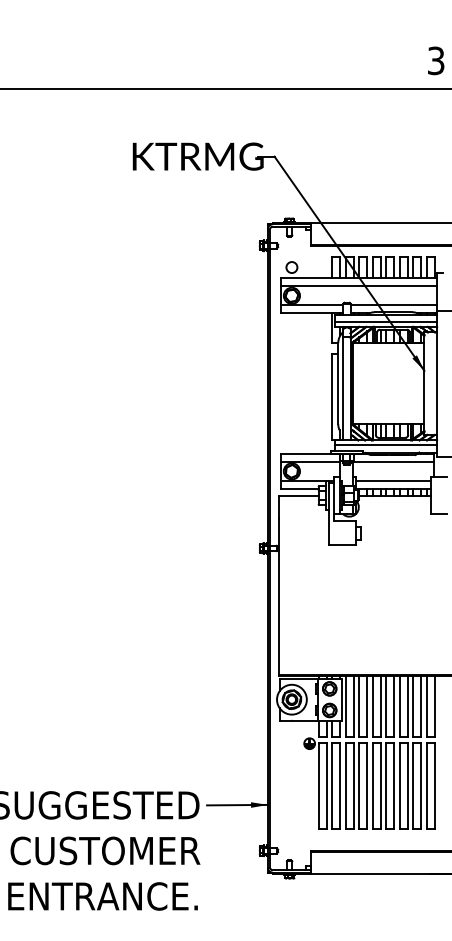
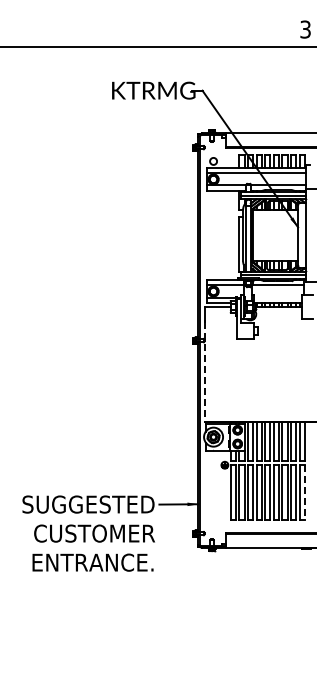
line: (393, 480) -> (278, 297), removed
line: (279, 596) -> (205, 371), solid -> dashed
line: (434, 786) -> (304, 492), solid -> dashed

